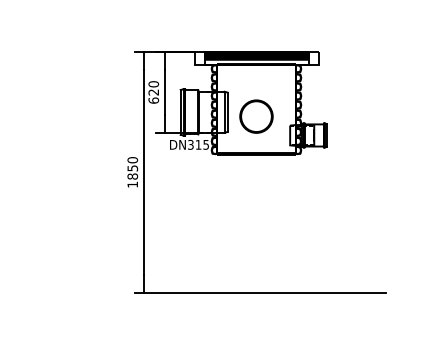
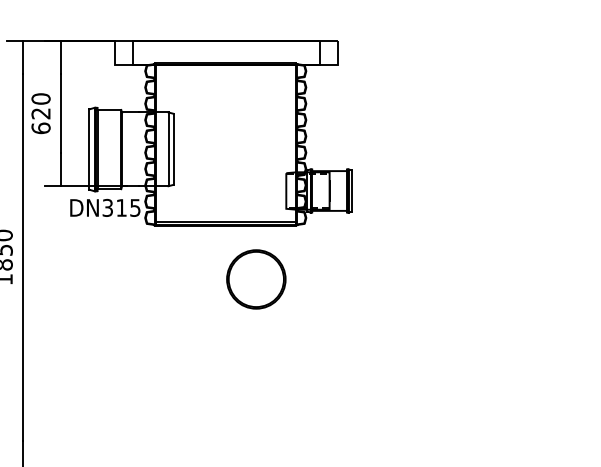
hatch: (256, 55) -> (225, 47), removed
circle: (256, 116) -> (256, 279), moved

